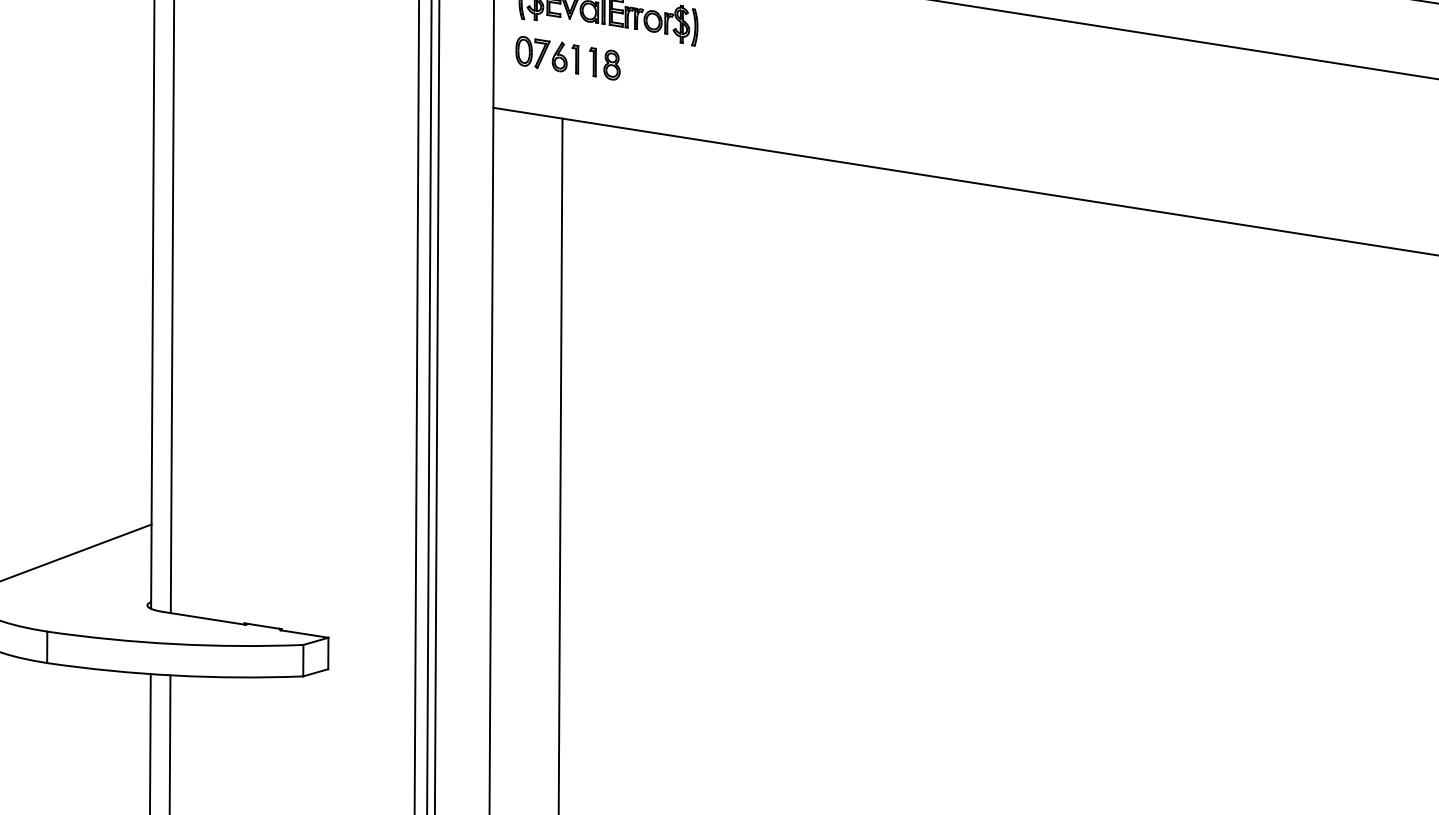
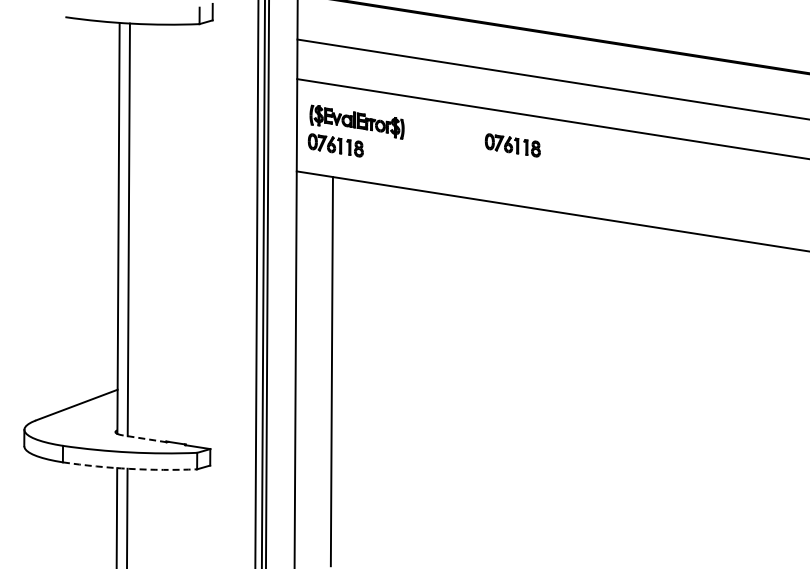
part: (905, 58) -> (512, 145), added
line: (204, 617) -> (145, 438), solid -> dashed
arc: (174, 674) -> (129, 468), solid -> dashed

